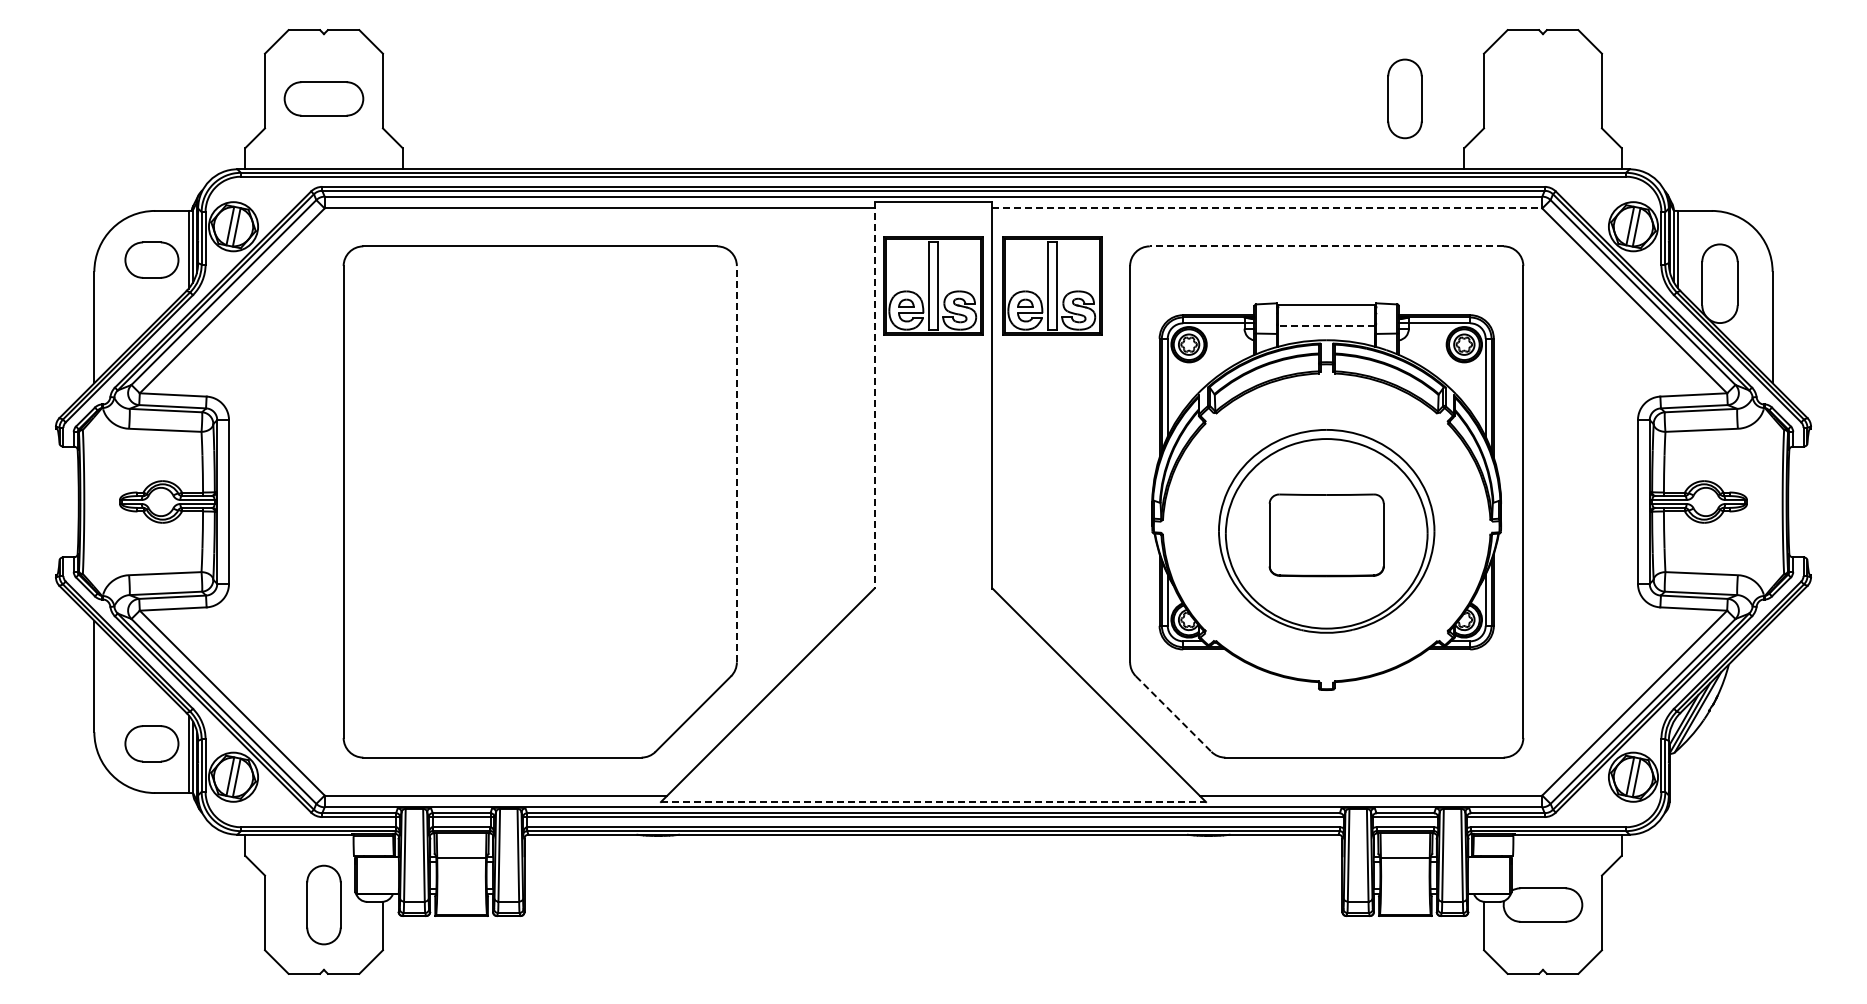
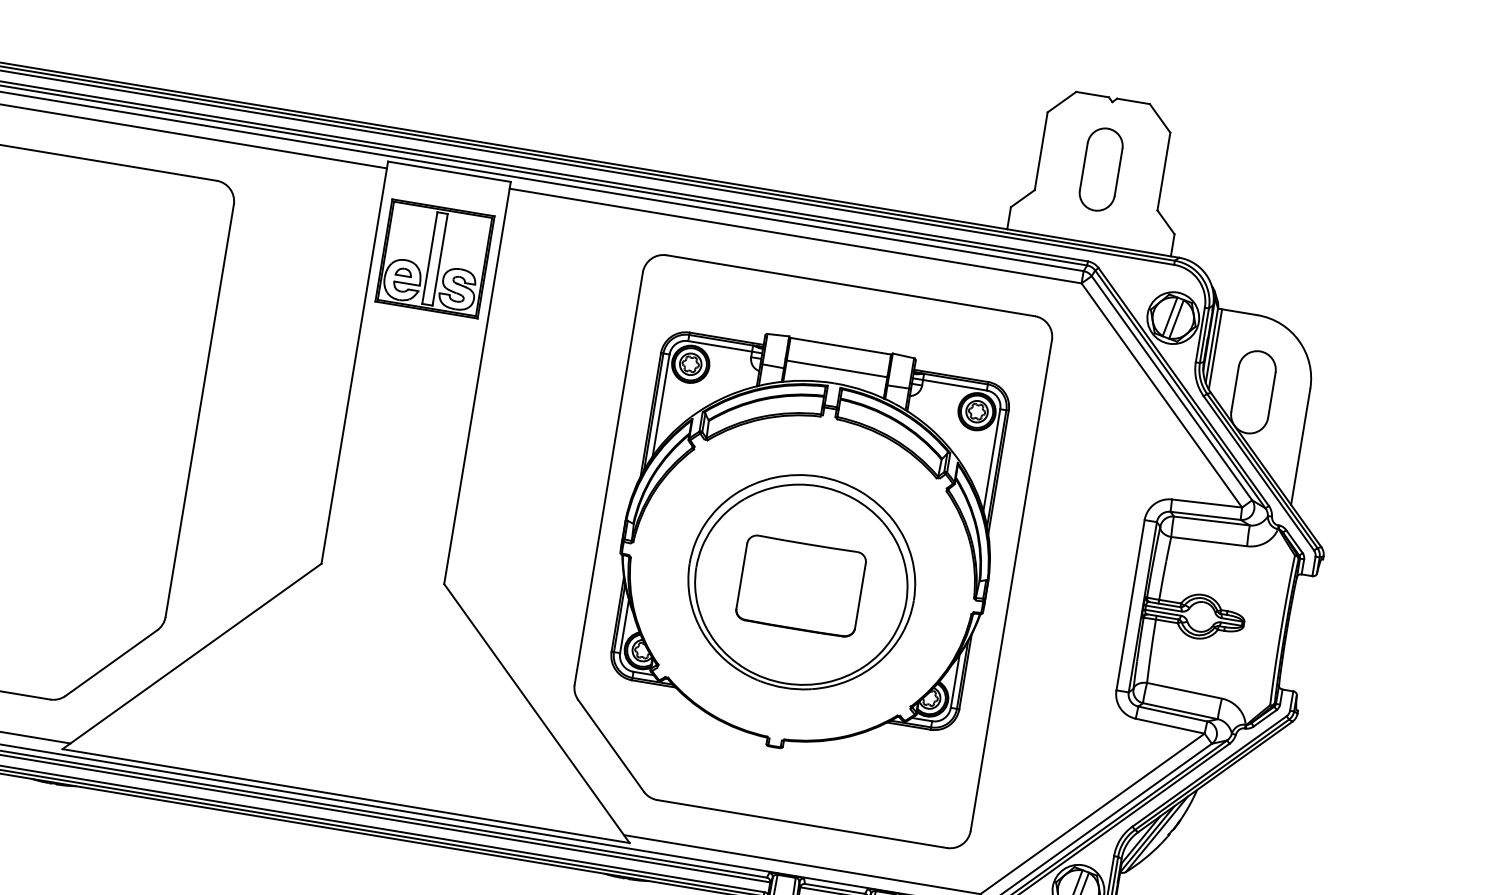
part: (1404, 98) -> (1100, 169), moved
line: (1267, 208) -> (795, 236), dashed -> solid
line: (1326, 246) -> (850, 285), dashed -> solid
part: (1052, 285) -> (558, 279), removed
line: (1326, 326) -> (836, 369), dashed -> solid
line: (874, 395) -> (354, 362), dashed -> solid
line: (736, 463) -> (199, 409), dashed -> solid
line: (1174, 714) -> (611, 746), dashed -> solid
line: (933, 802) -> (346, 796), dashed -> solid

